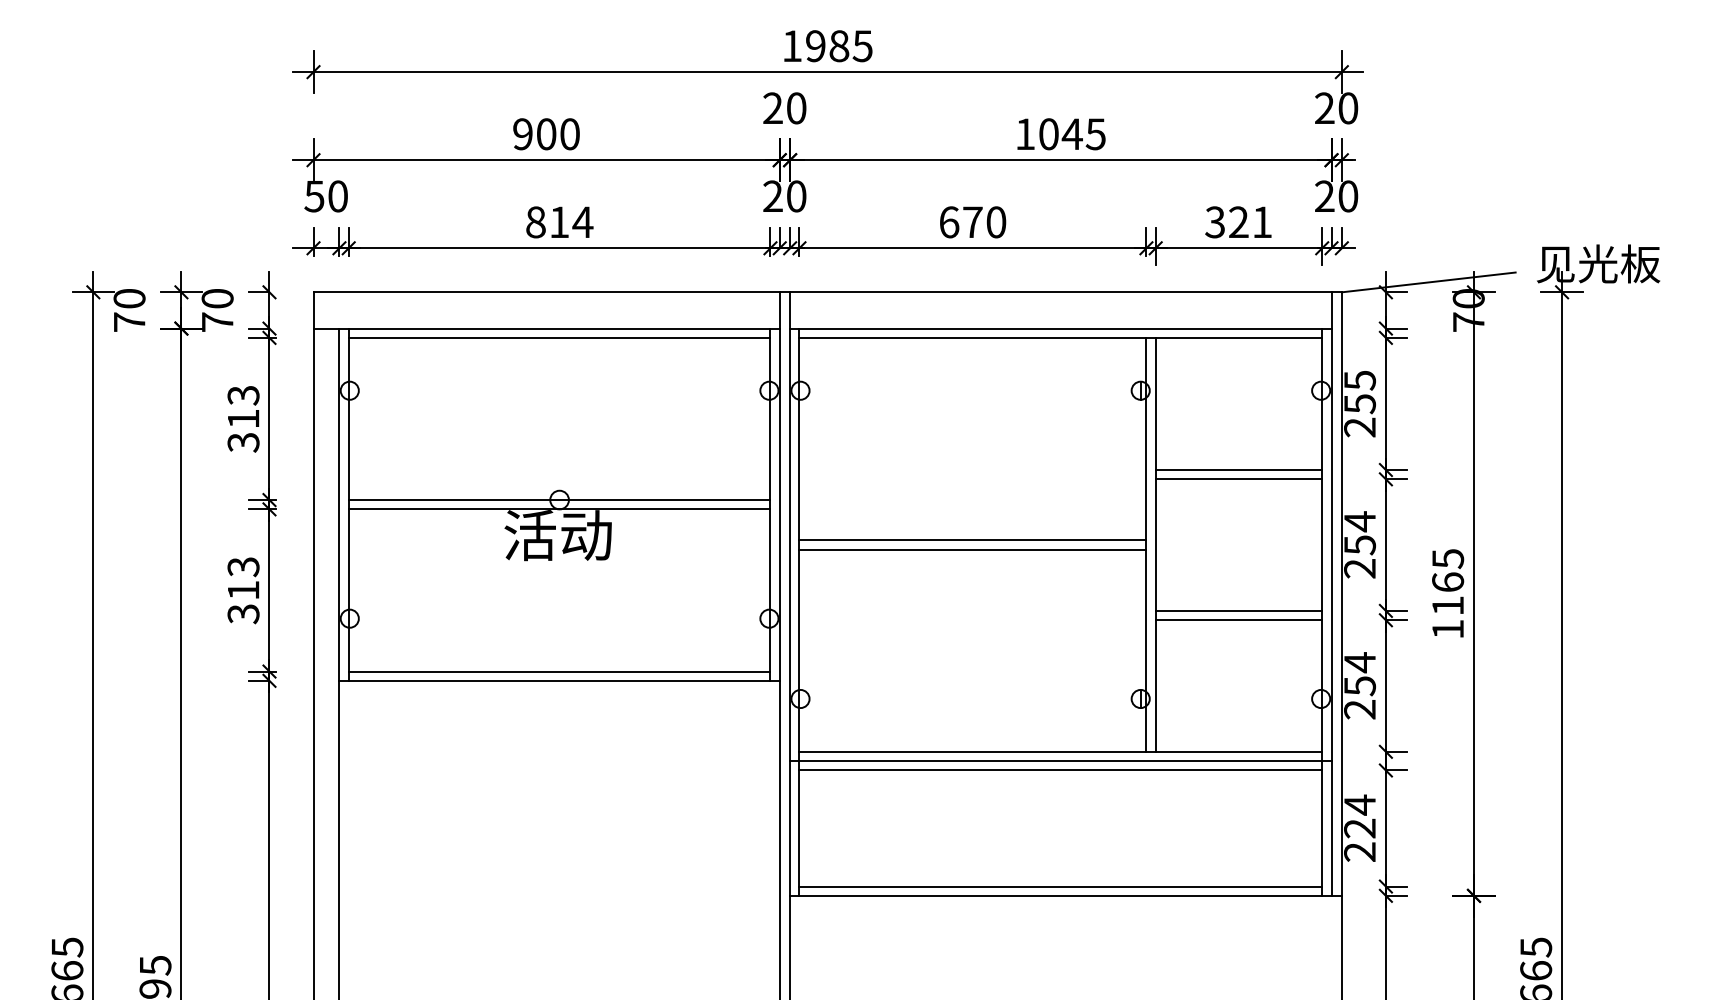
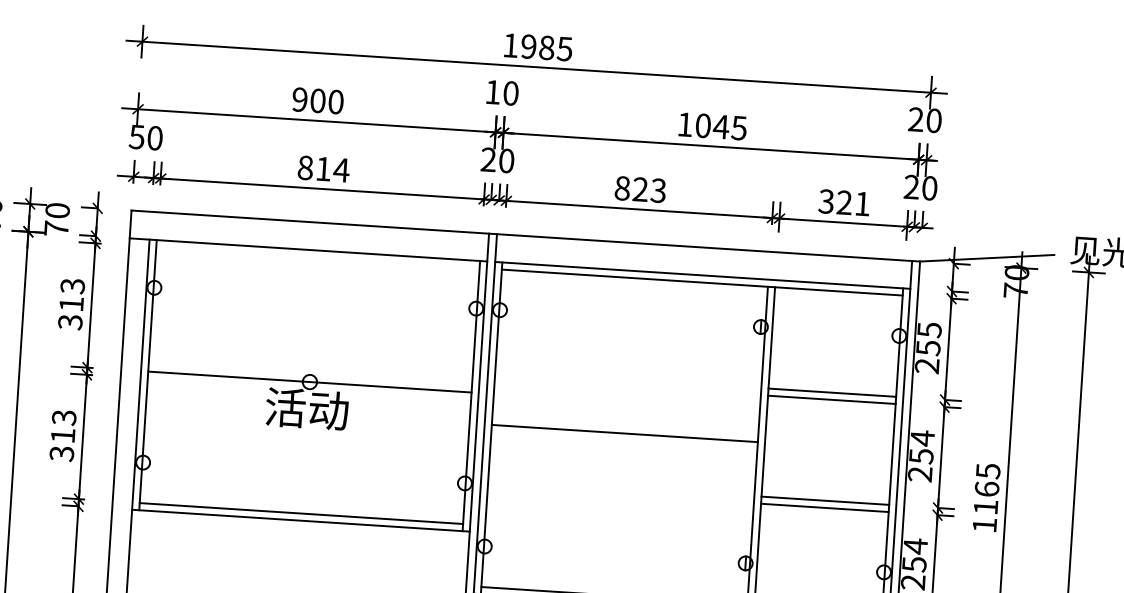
text: (772, 107) -> (492, 91), 20 -> 10
text: (972, 222) -> (640, 189), 670 -> 823
line: (559, 337) -> (317, 257), removed
line: (559, 509) -> (309, 389), removed
line: (972, 549) -> (624, 440), removed

